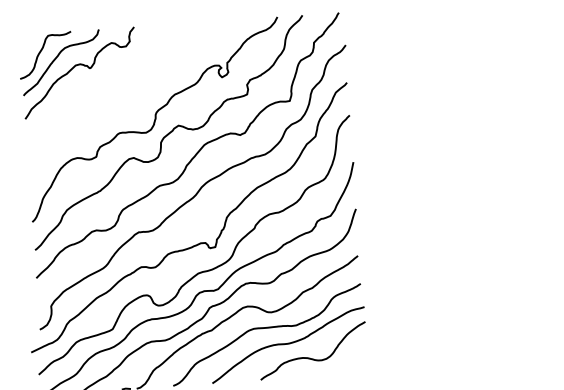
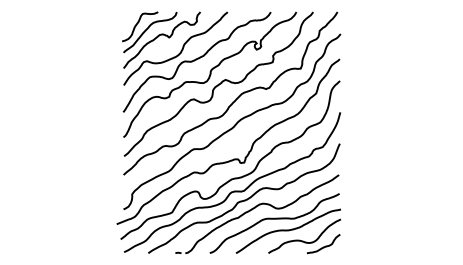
part: (133, 101) -> (196, 61), added
curve: (342, 364) -> (323, 246), added

